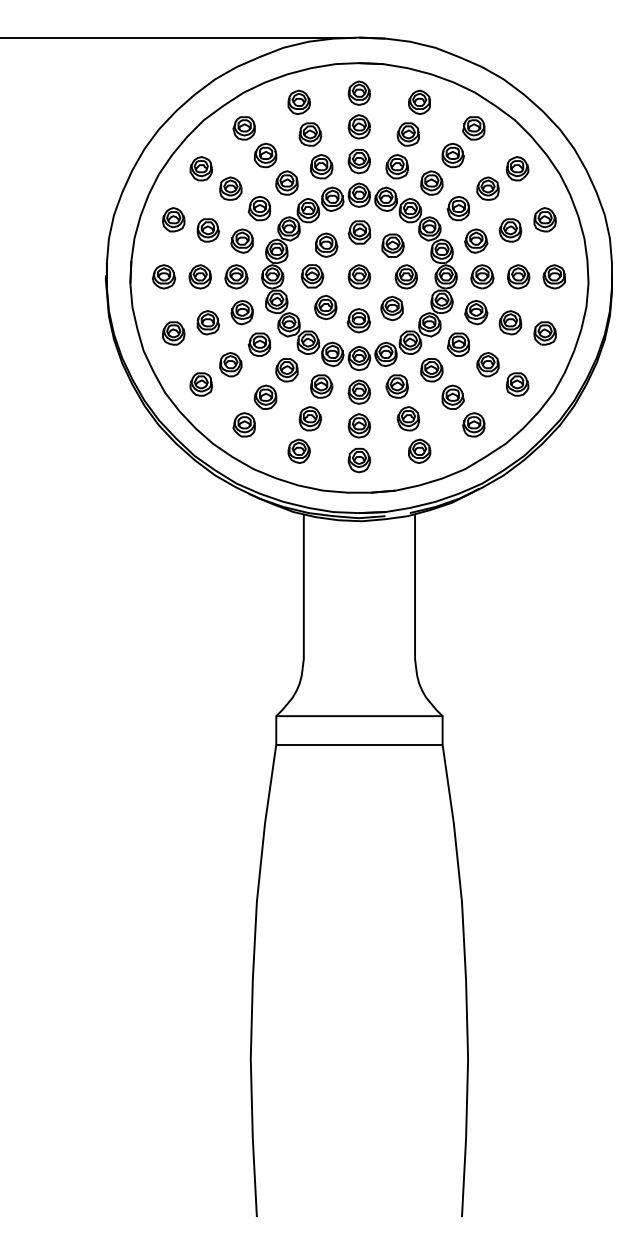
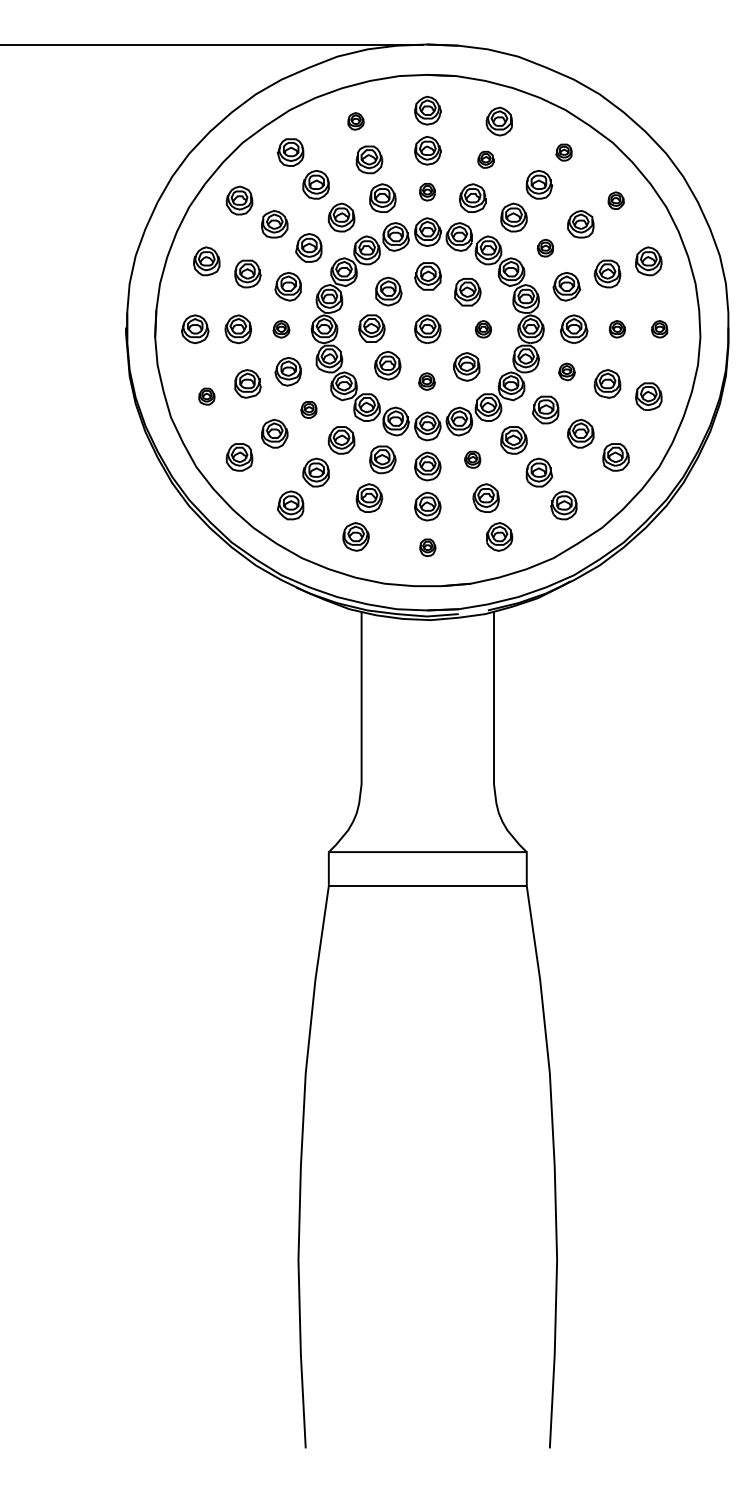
part: (298, 101) -> (355, 120), size x0.6
part: (473, 128) -> (563, 152), size x0.6
part: (407, 134) -> (484, 159), size x0.6
part: (358, 161) -> (426, 191), size x0.6
part: (517, 168) -> (615, 200), size x0.6
part: (457, 208) -> (544, 247), size x0.6
part: (236, 276) -> (281, 328), size x0.6
part: (405, 276) -> (482, 328), size x0.6
part: (518, 276) -> (617, 328), size x0.6
part: (553, 276) -> (658, 328), size x0.6
part: (476, 312) -> (567, 371), size x0.6
part: (358, 320) -> (426, 381), size x0.6
part: (173, 333) -> (206, 396), size x0.6
part: (259, 344) -> (308, 409), size x0.6
part: (396, 386) -> (471, 459), size x0.6
part: (359, 460) -> (427, 547), size x0.6

